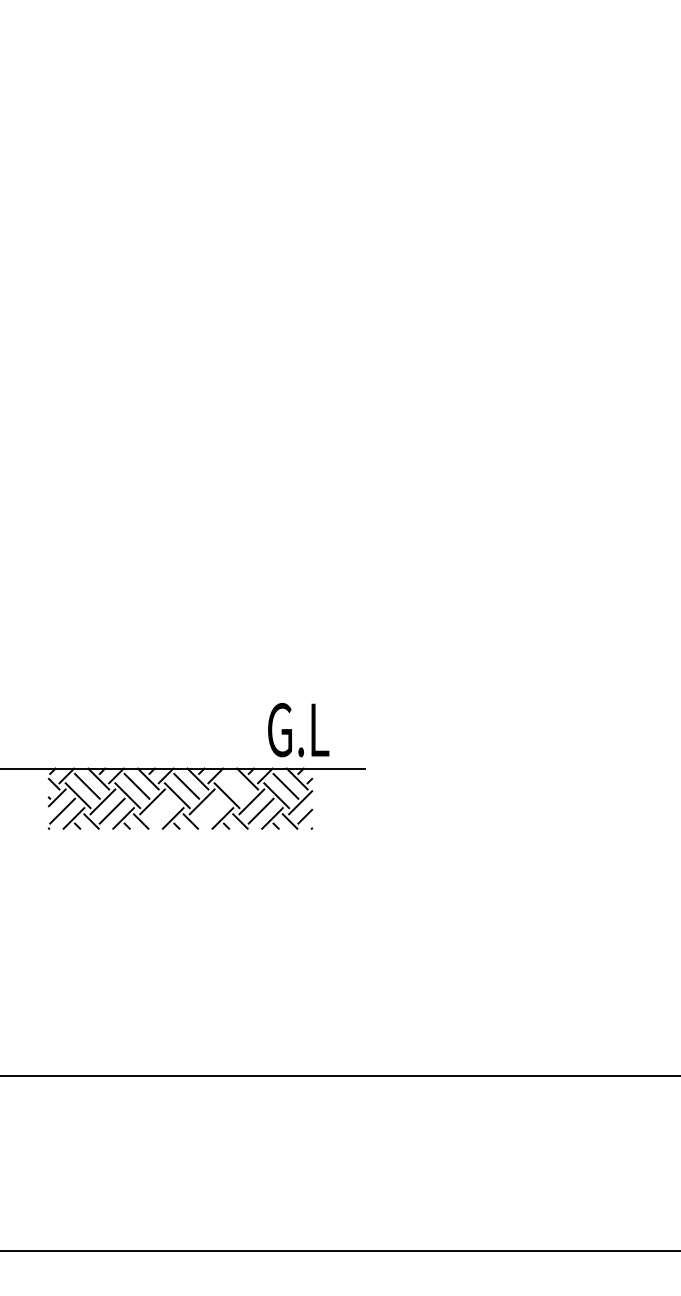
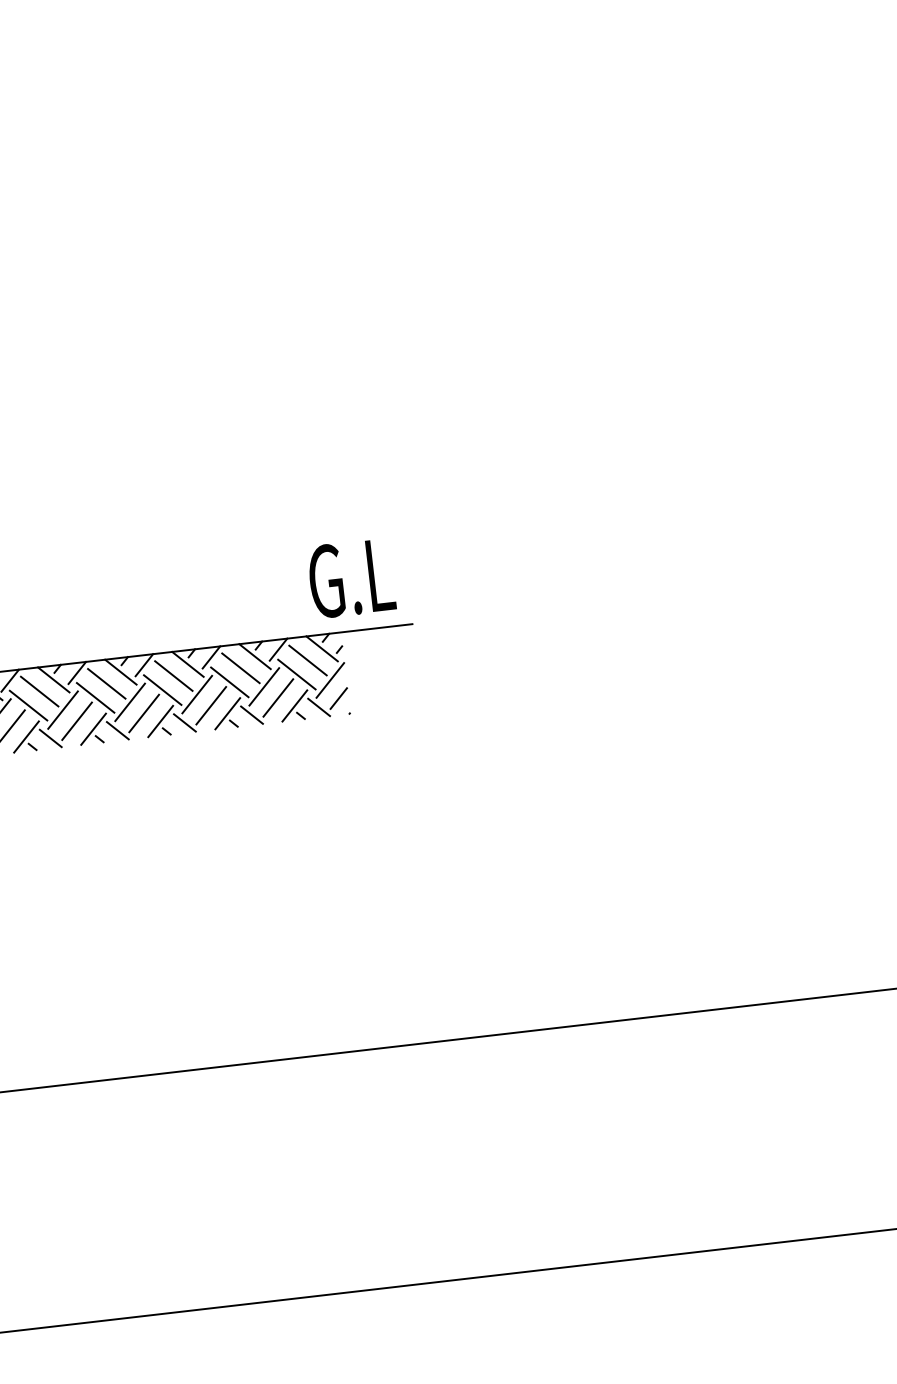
text: (298, 729) -> (351, 577), moved
line: (235, 785) -> (239, 667), added
line: (161, 810) -> (143, 712), added
line: (211, 810) -> (211, 704), added

